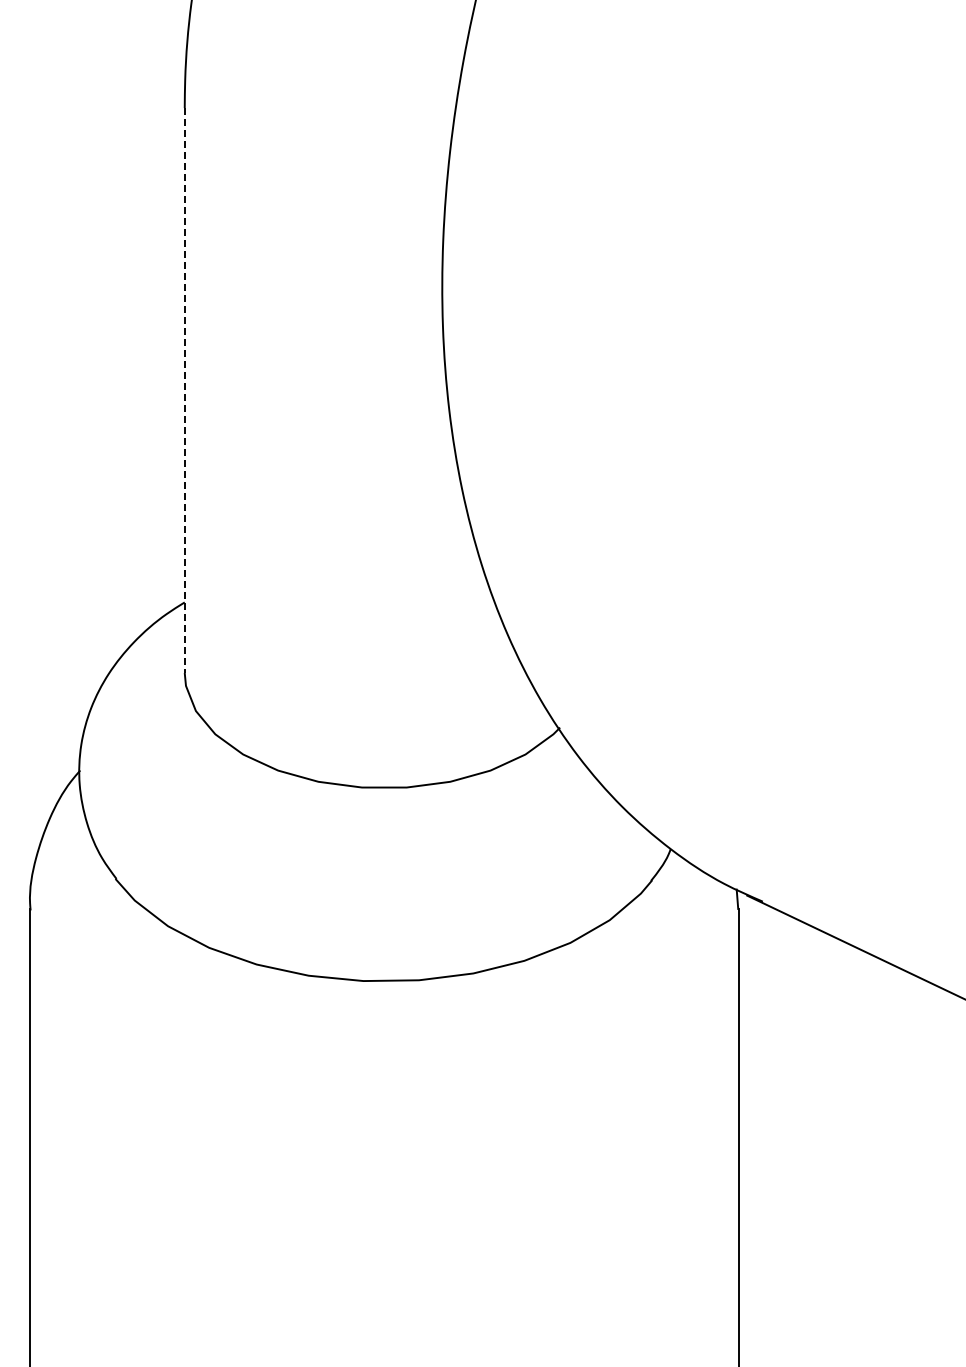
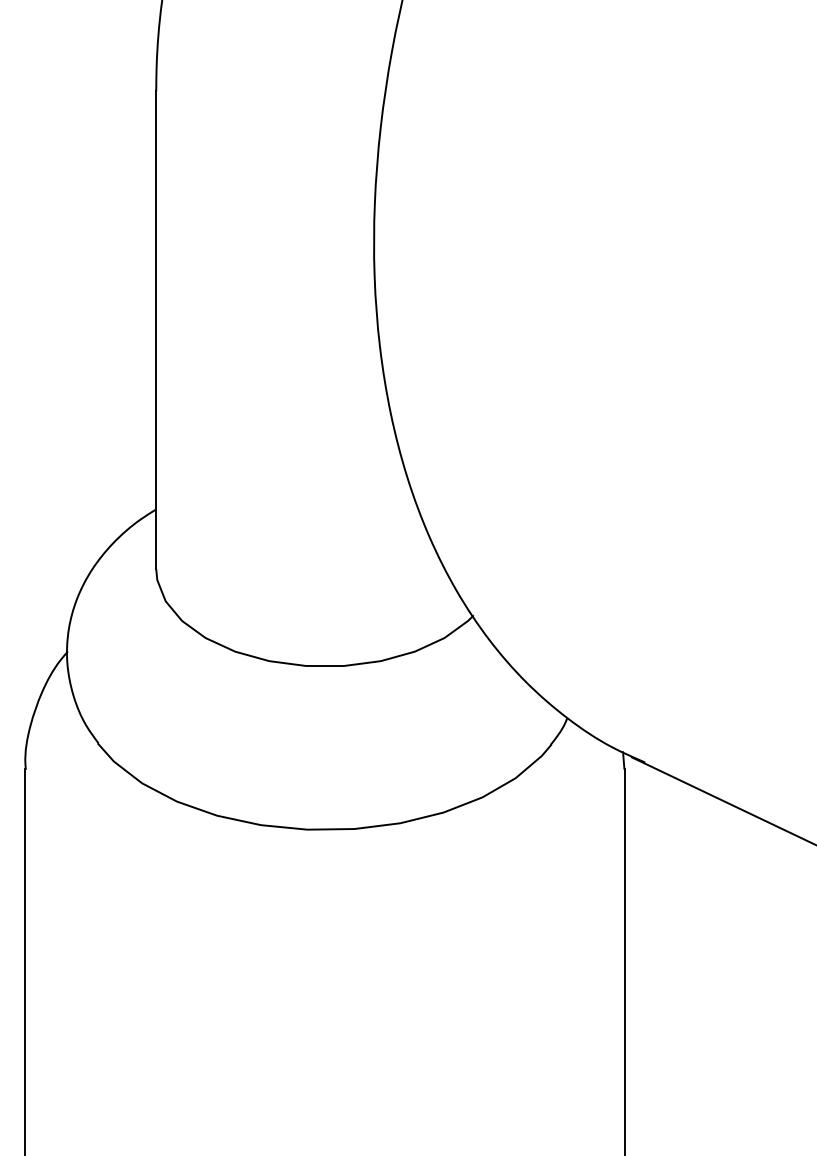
line: (184, 391) -> (156, 331), dashed -> solid

